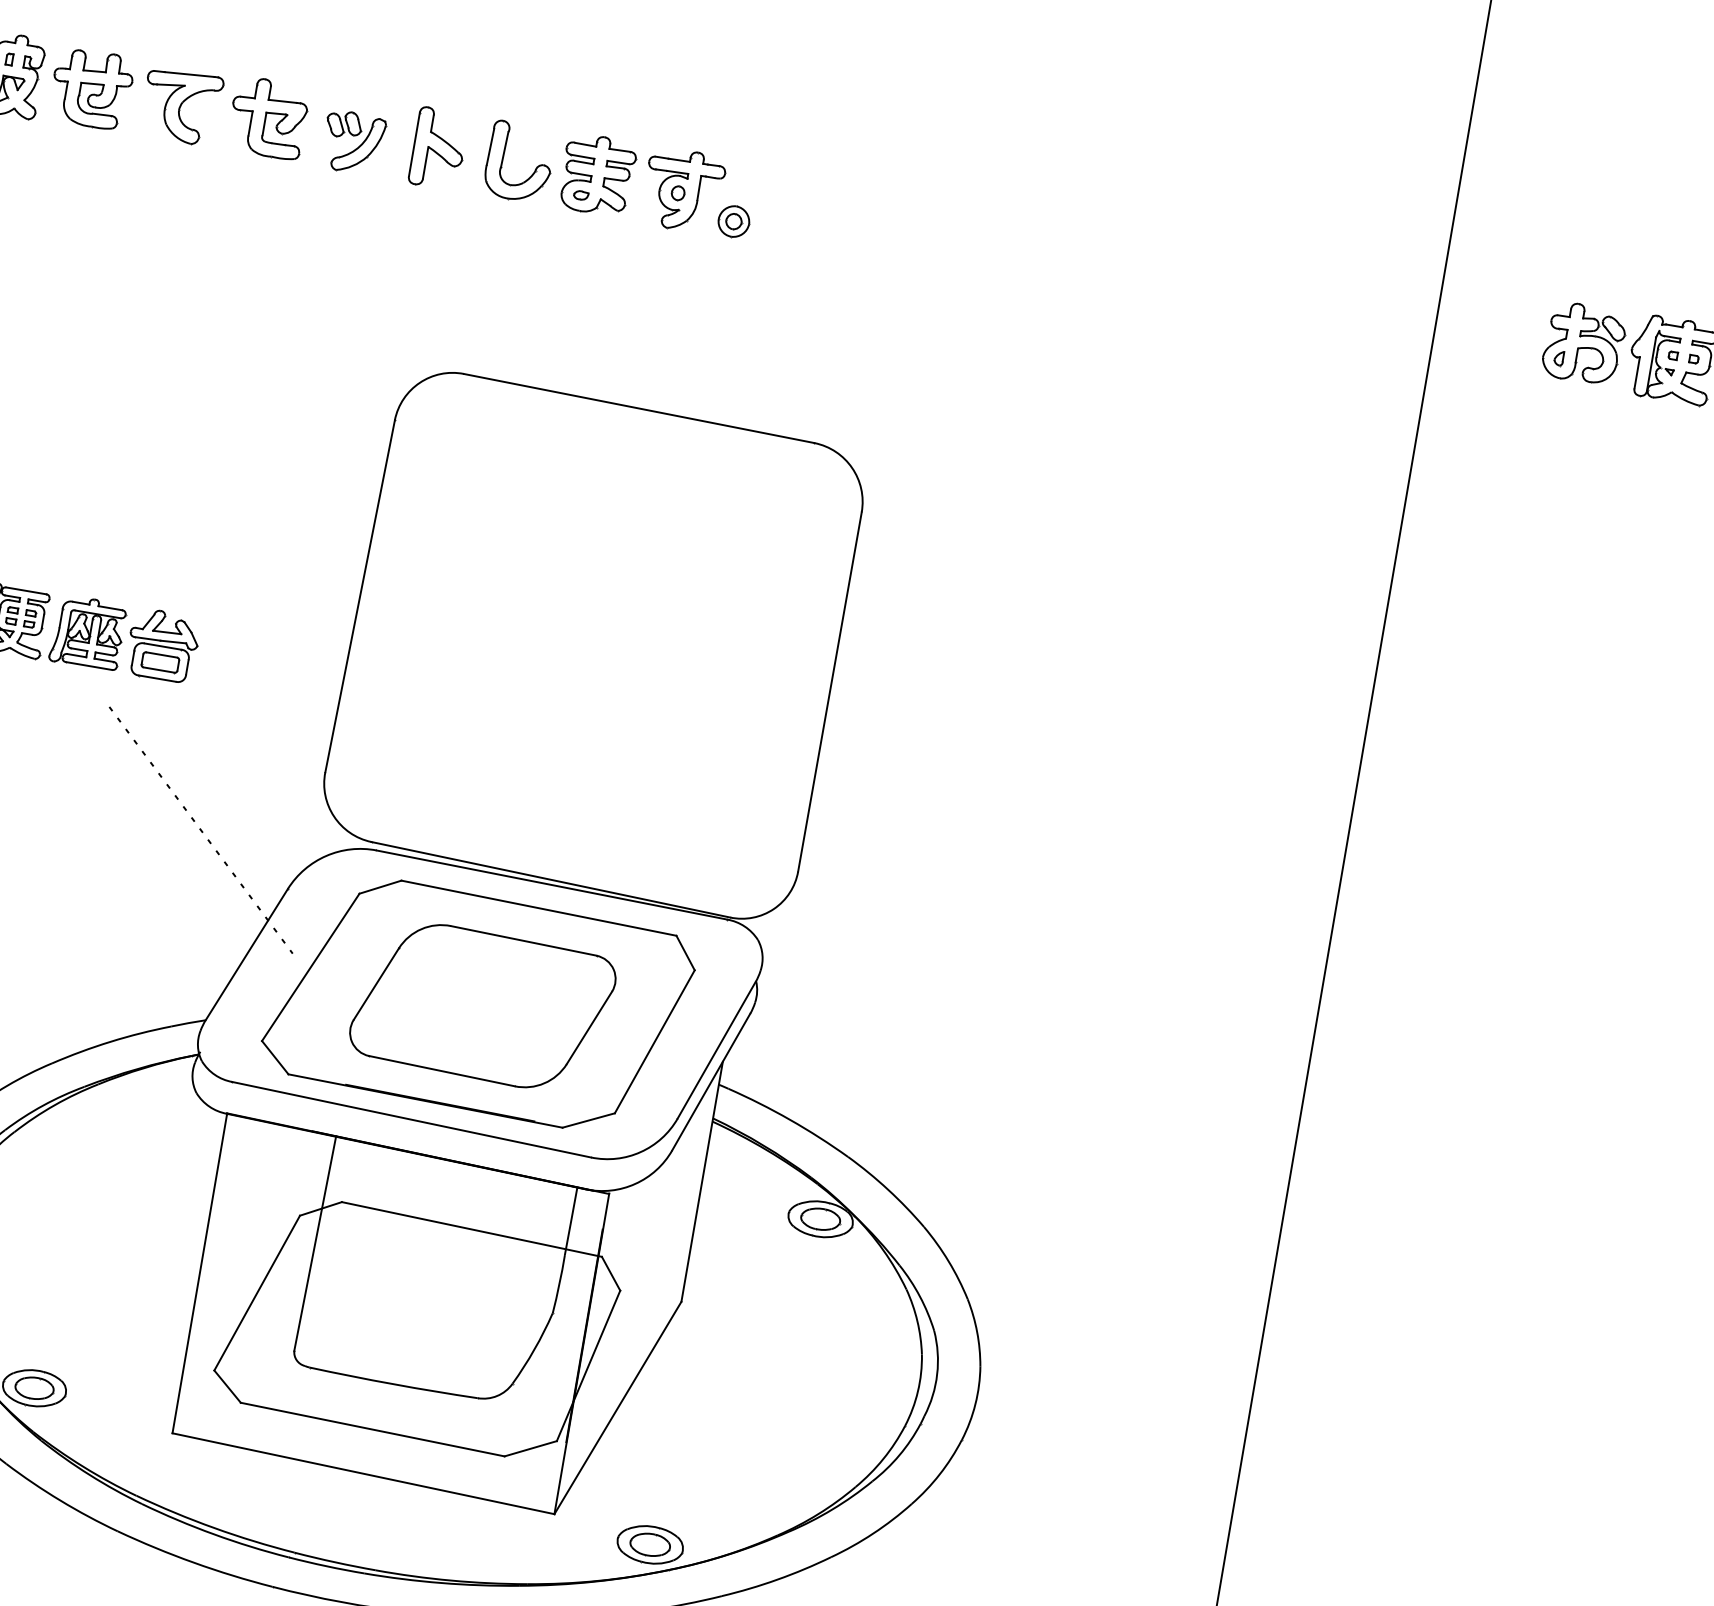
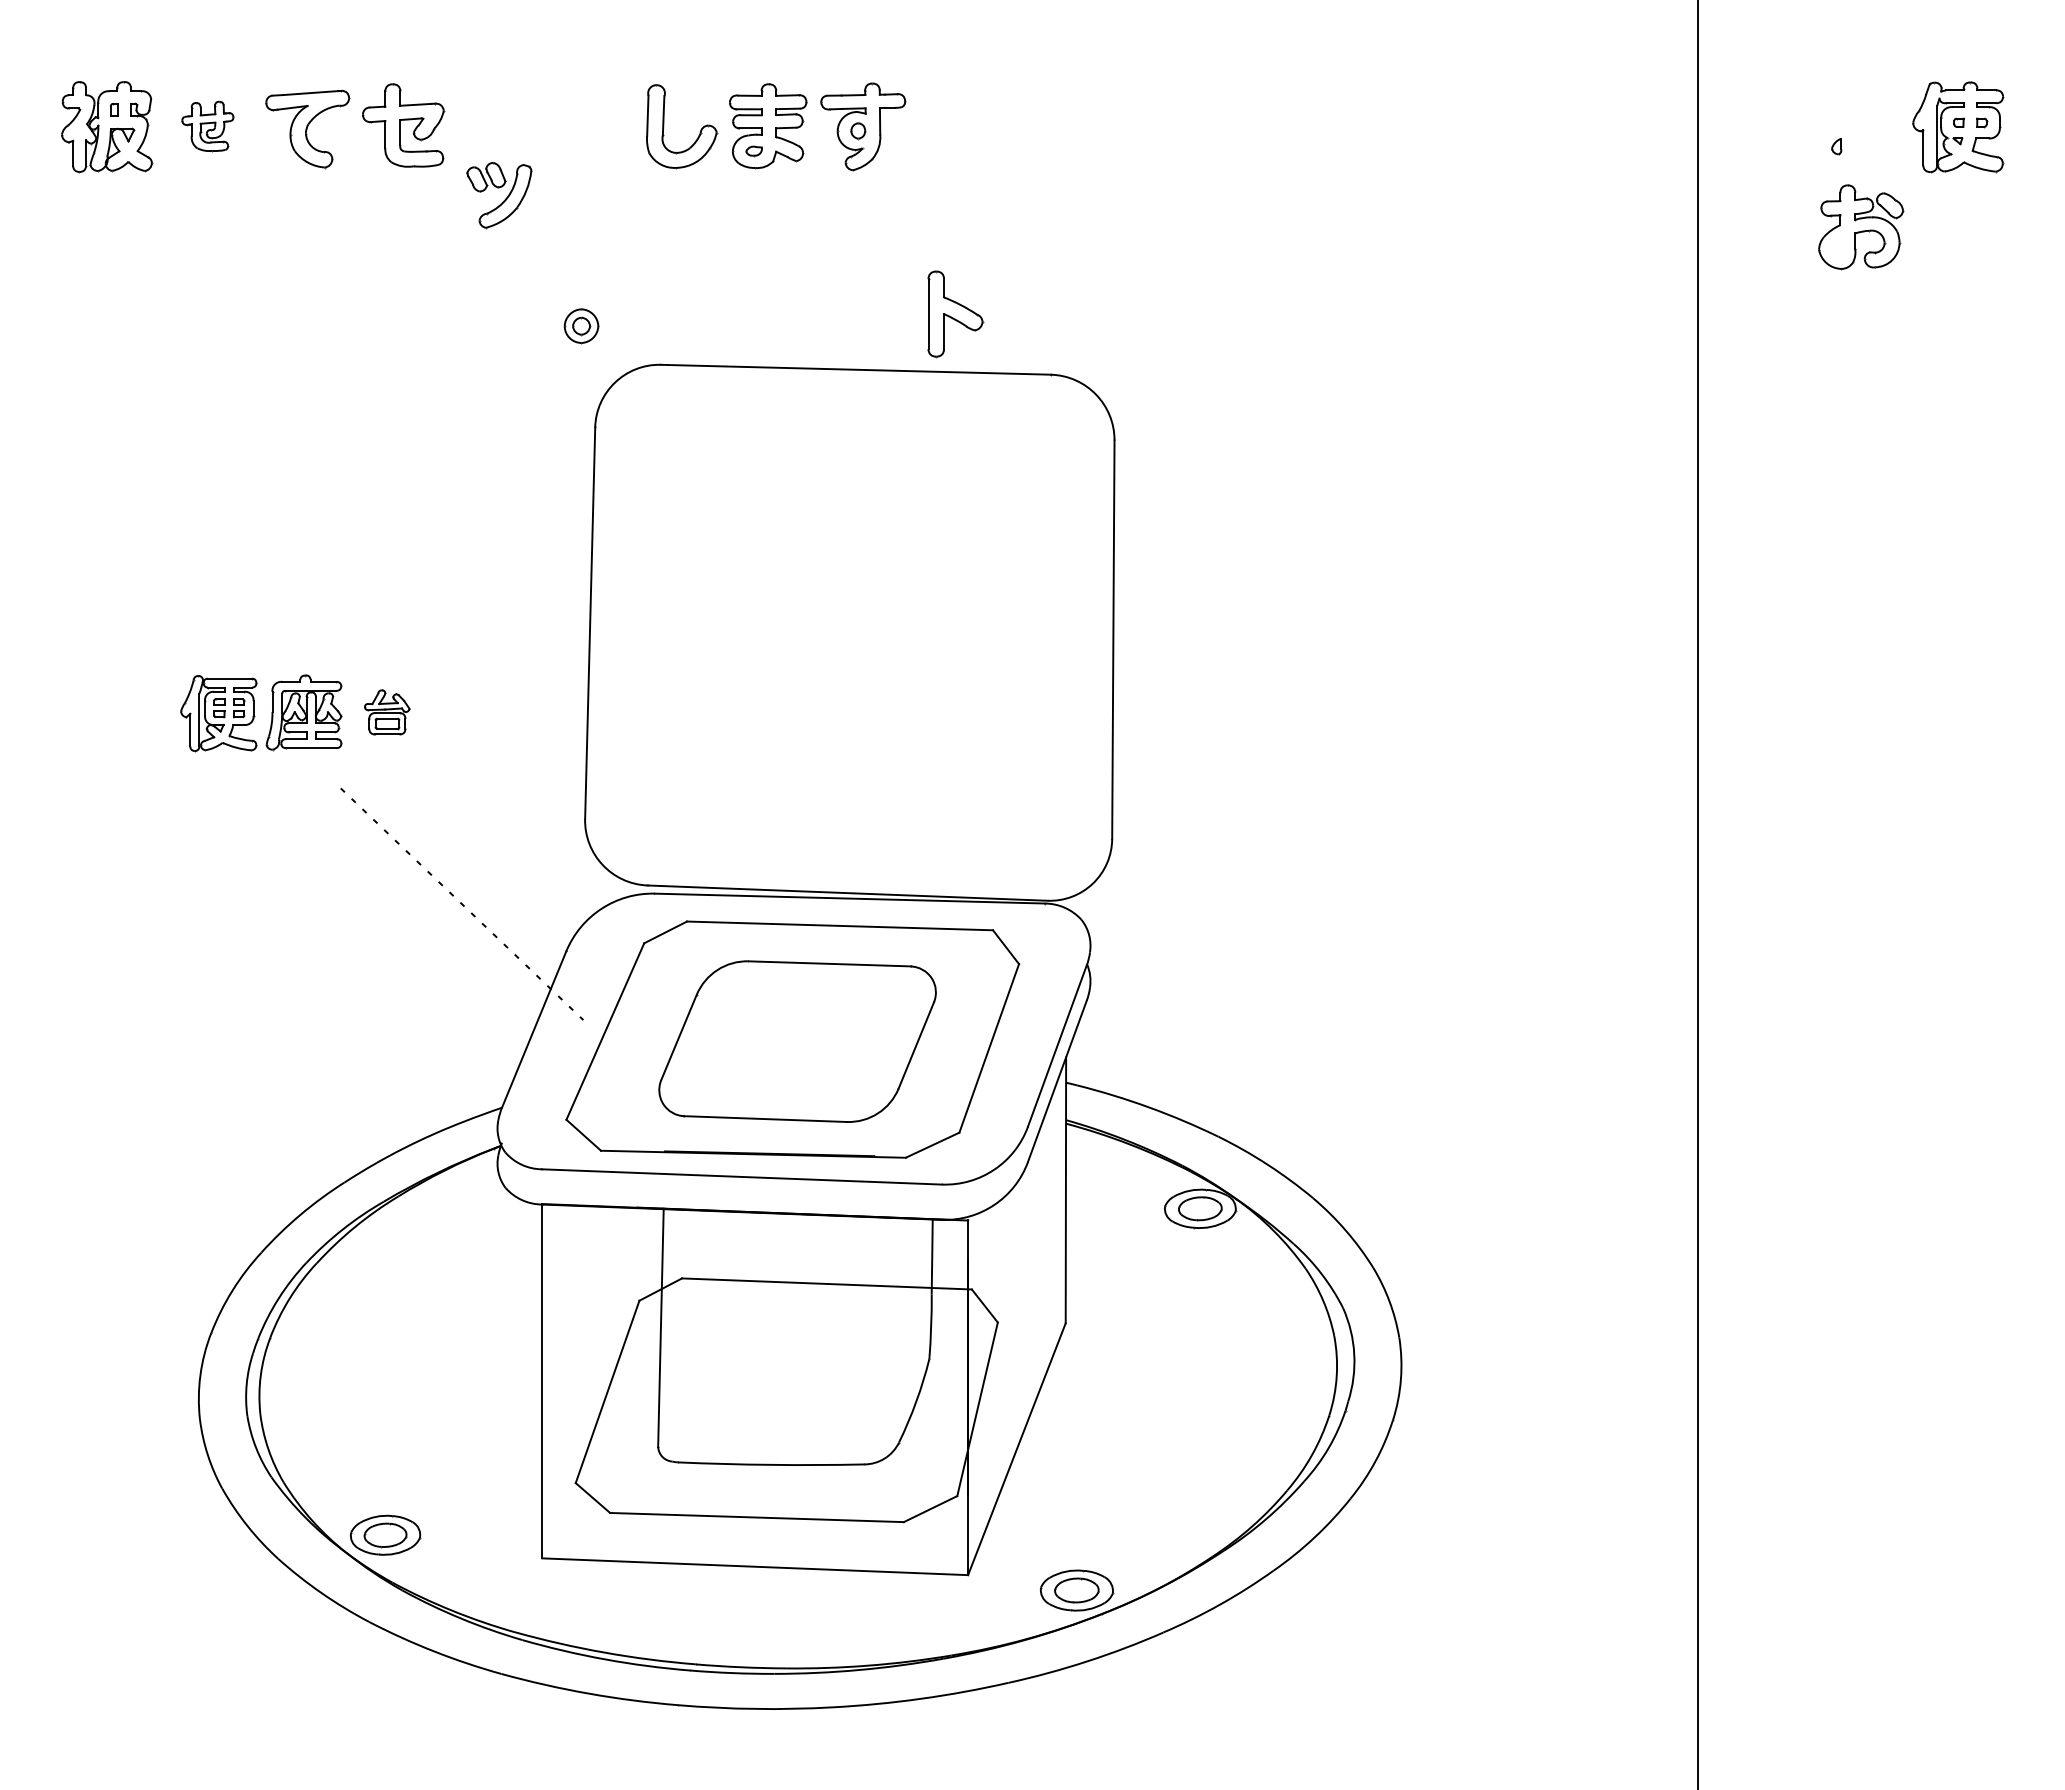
part: (91, 88) -> (207, 126), size x0.6
part: (357, 147) -> (504, 199), moved
part: (438, 149) -> (955, 314), moved
part: (733, 221) -> (581, 326), moved
part: (1584, 344) -> (1861, 227), moved
part: (163, 645) -> (387, 712), size x0.6

